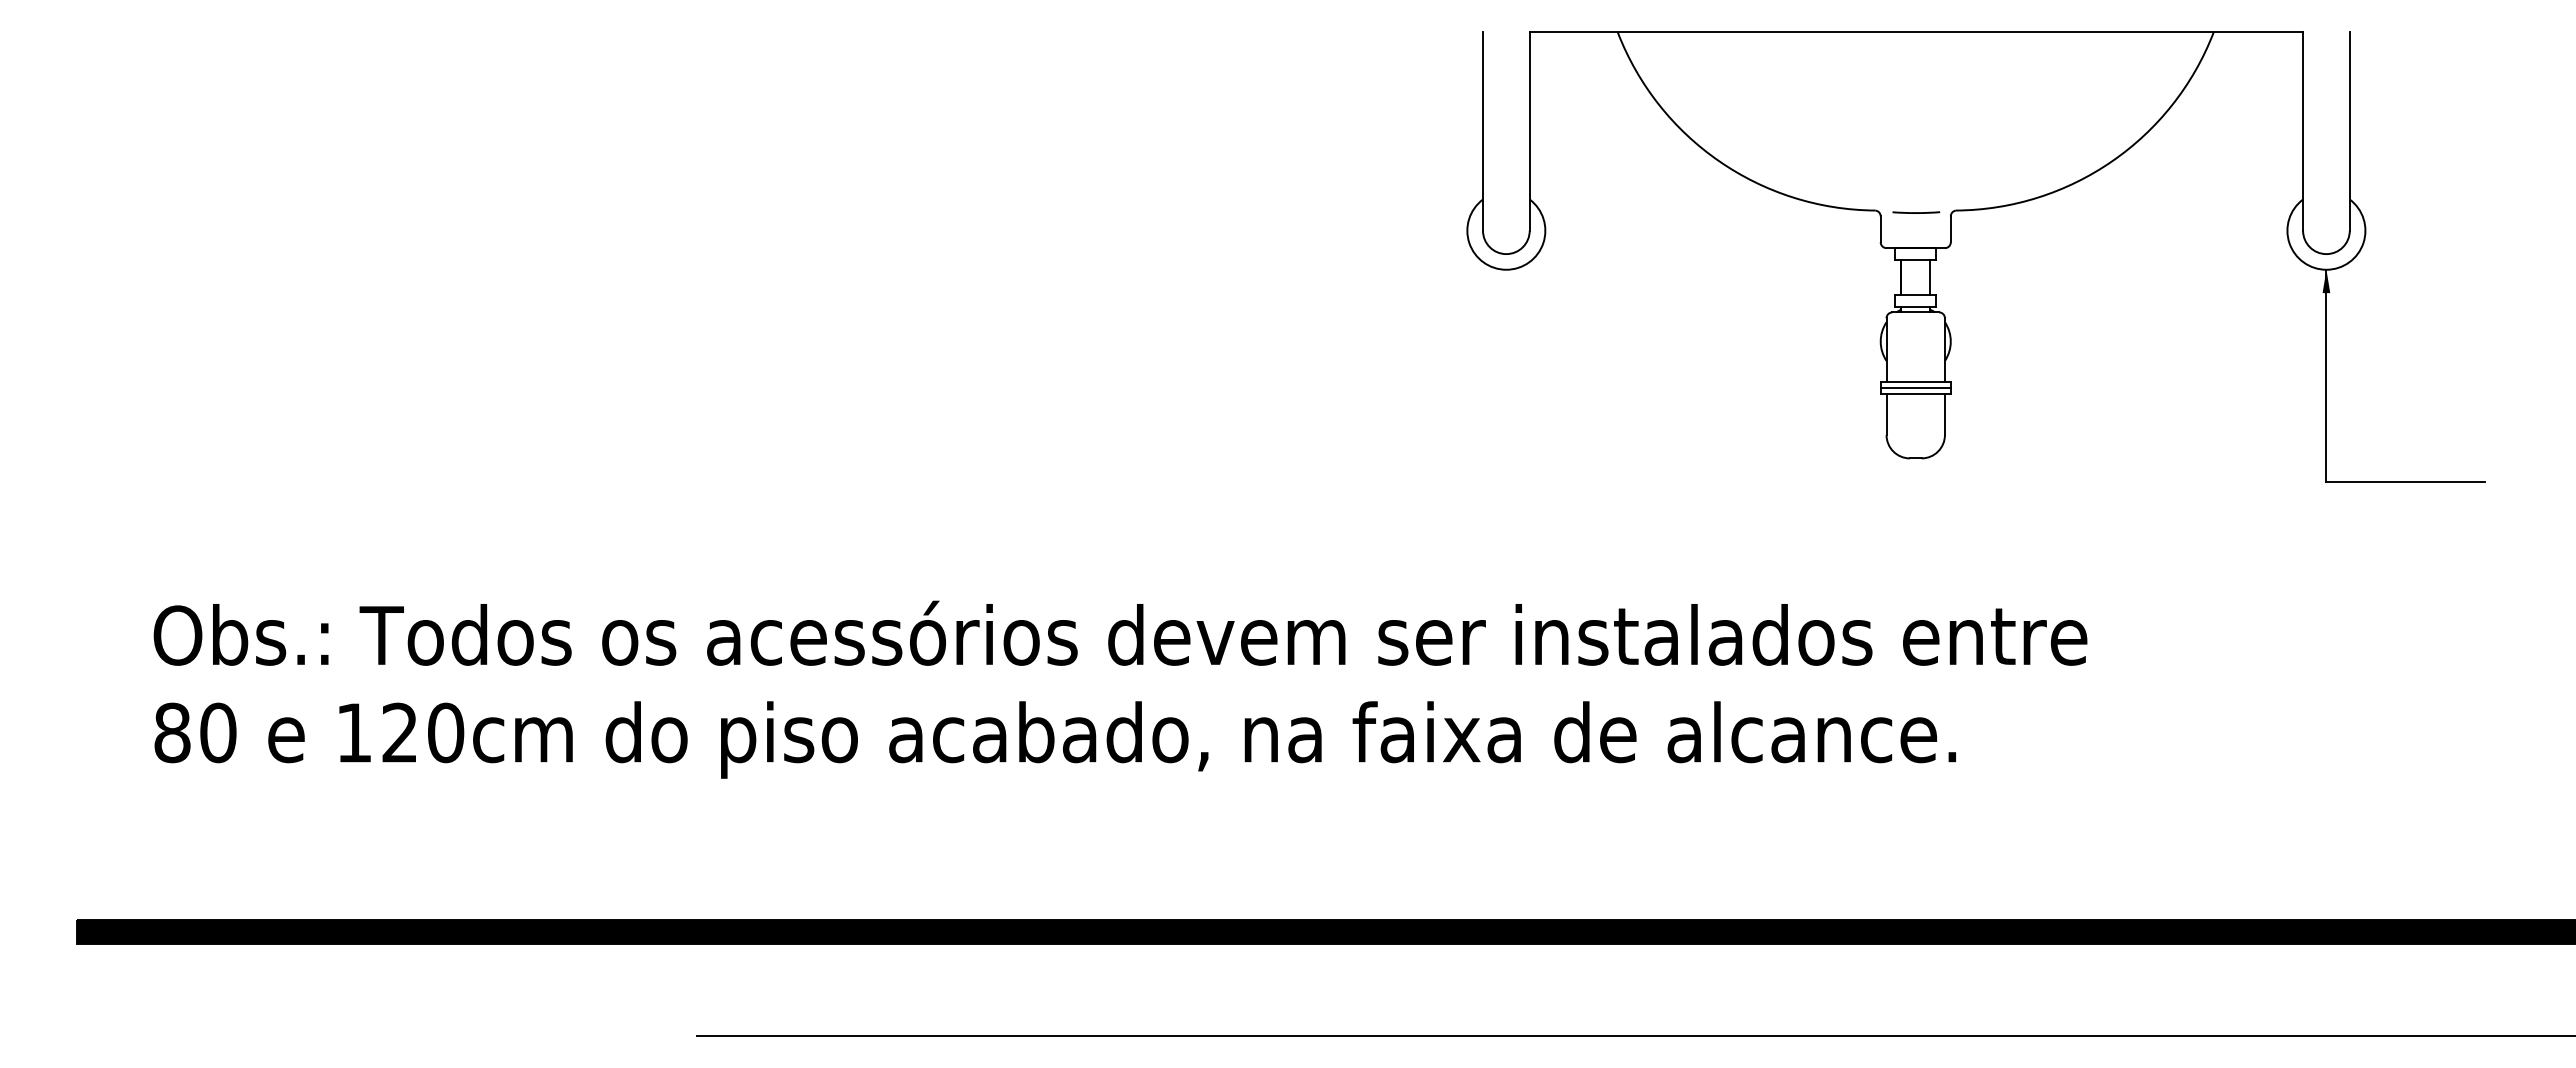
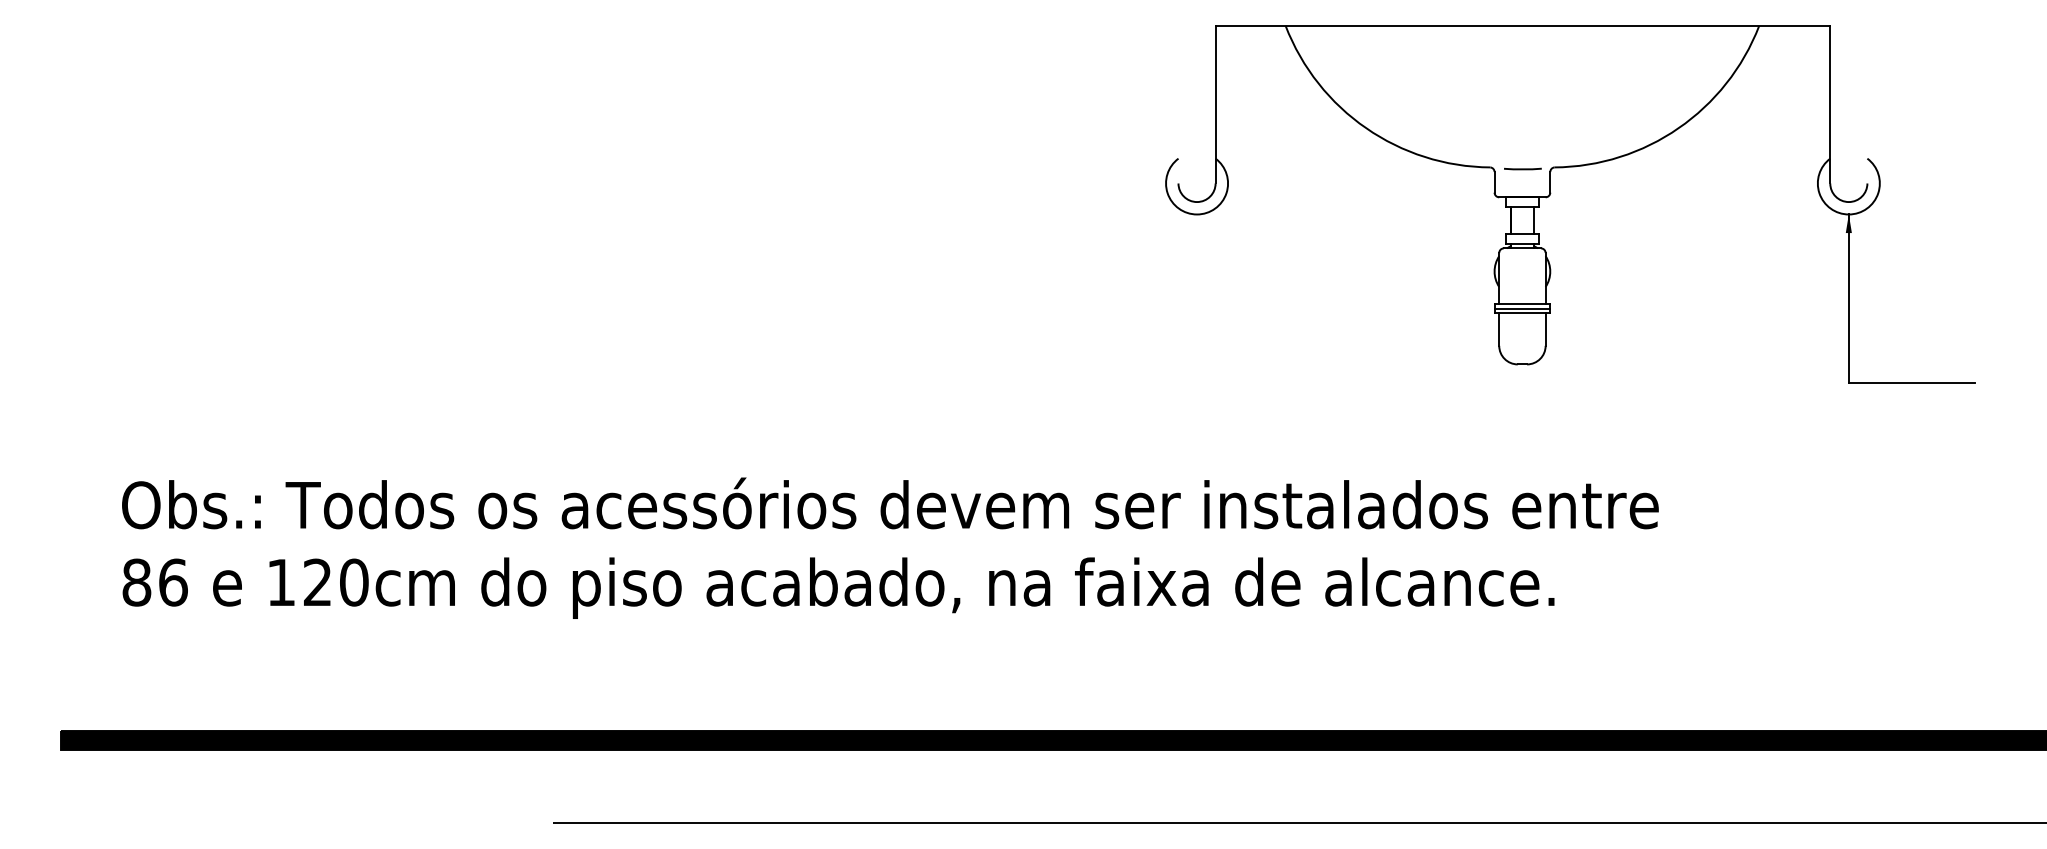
line: (1483, 131) -> (1178, 104), removed
line: (2349, 131) -> (1867, 104), removed
text: (218, 732) -> (173, 582), 80 -> 86

